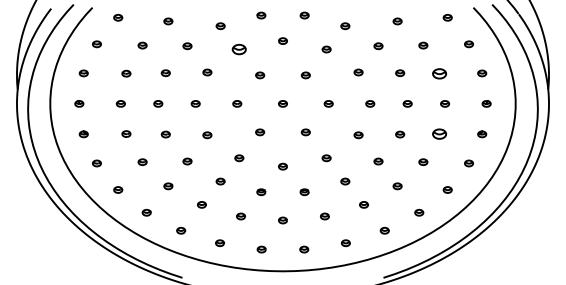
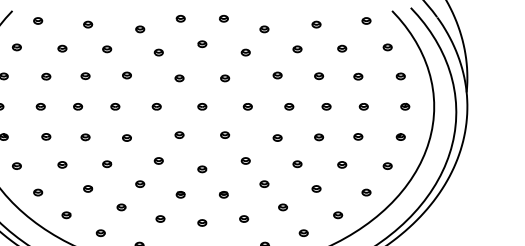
part: (239, 49) -> (158, 52), size x0.62
part: (439, 73) -> (358, 76), size x0.62
part: (439, 133) -> (358, 136), size x0.62

